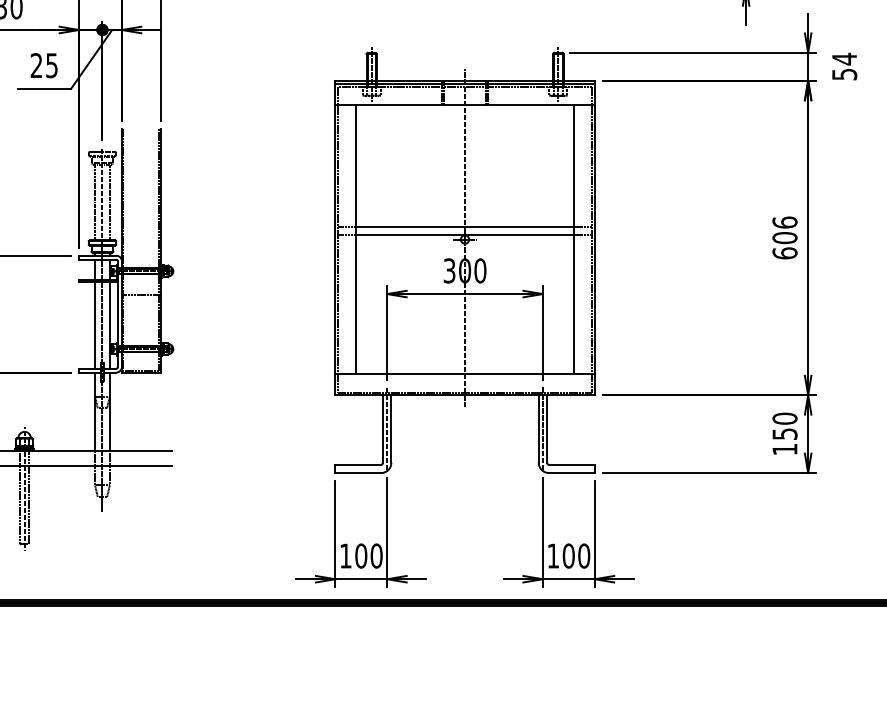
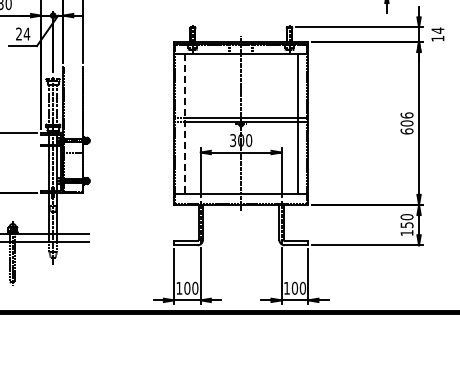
text: (50, 64) -> (26, 33), 25 -> 24
text: (843, 74) -> (437, 38), 54 -> 14
line: (355, 240) -> (184, 124), solid -> dashed

